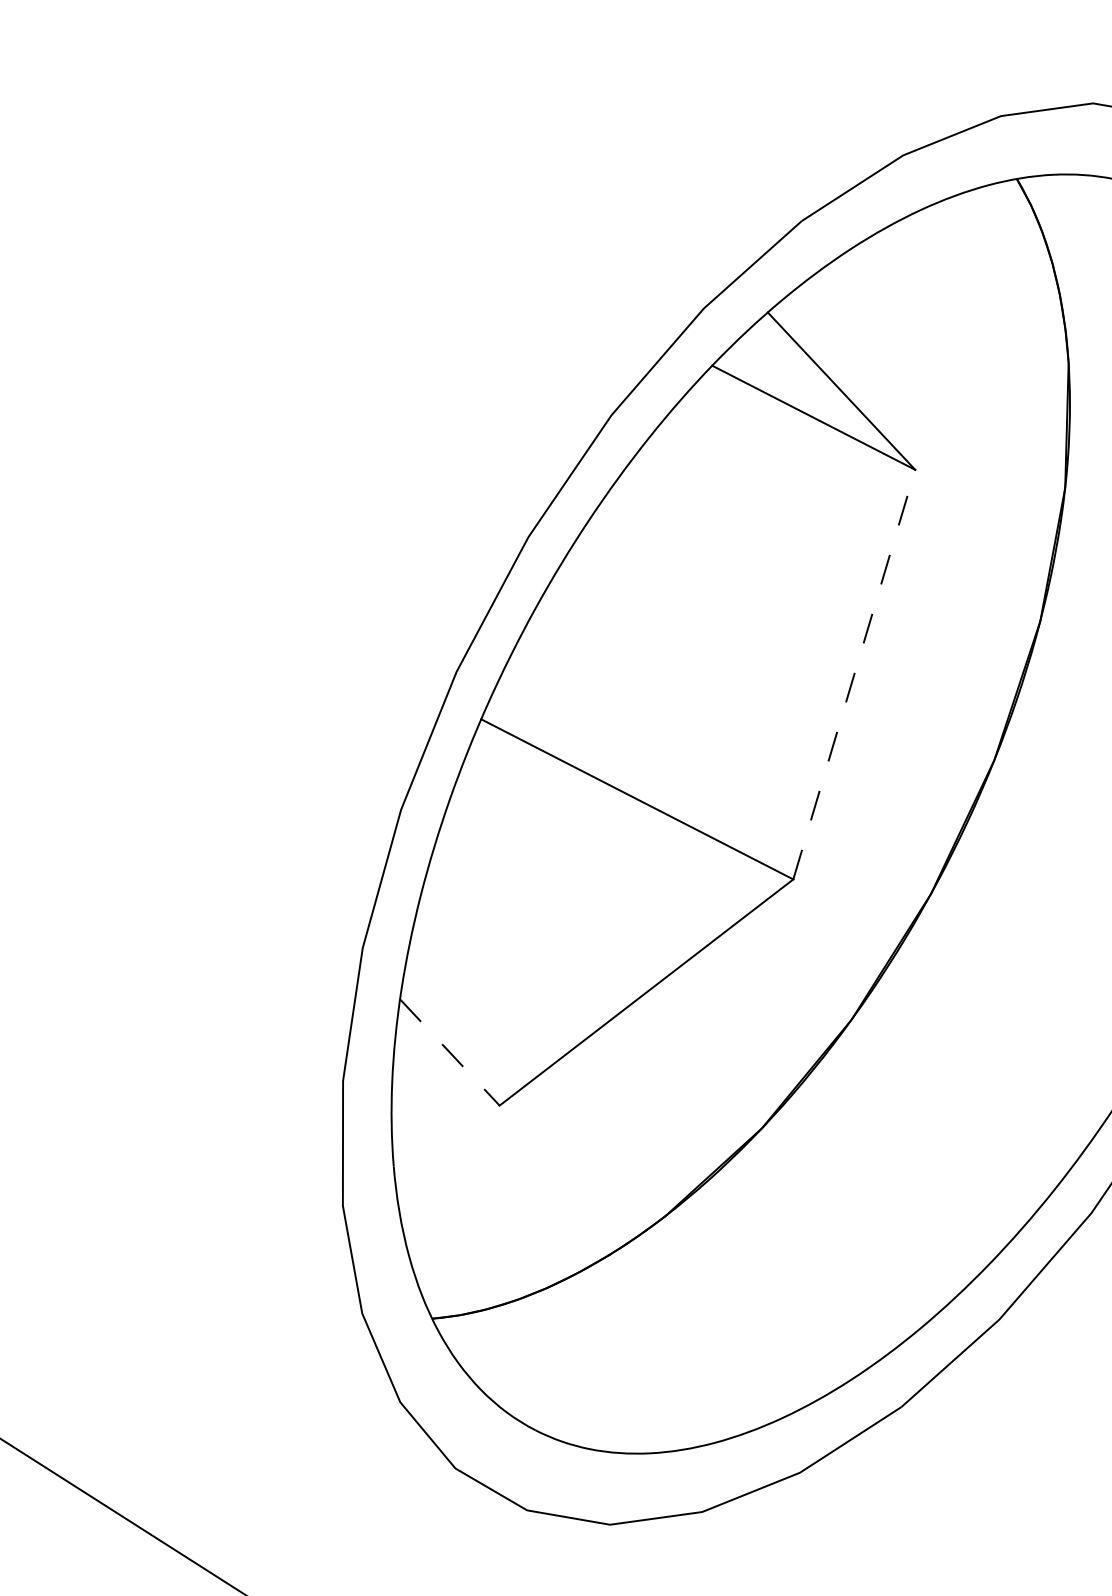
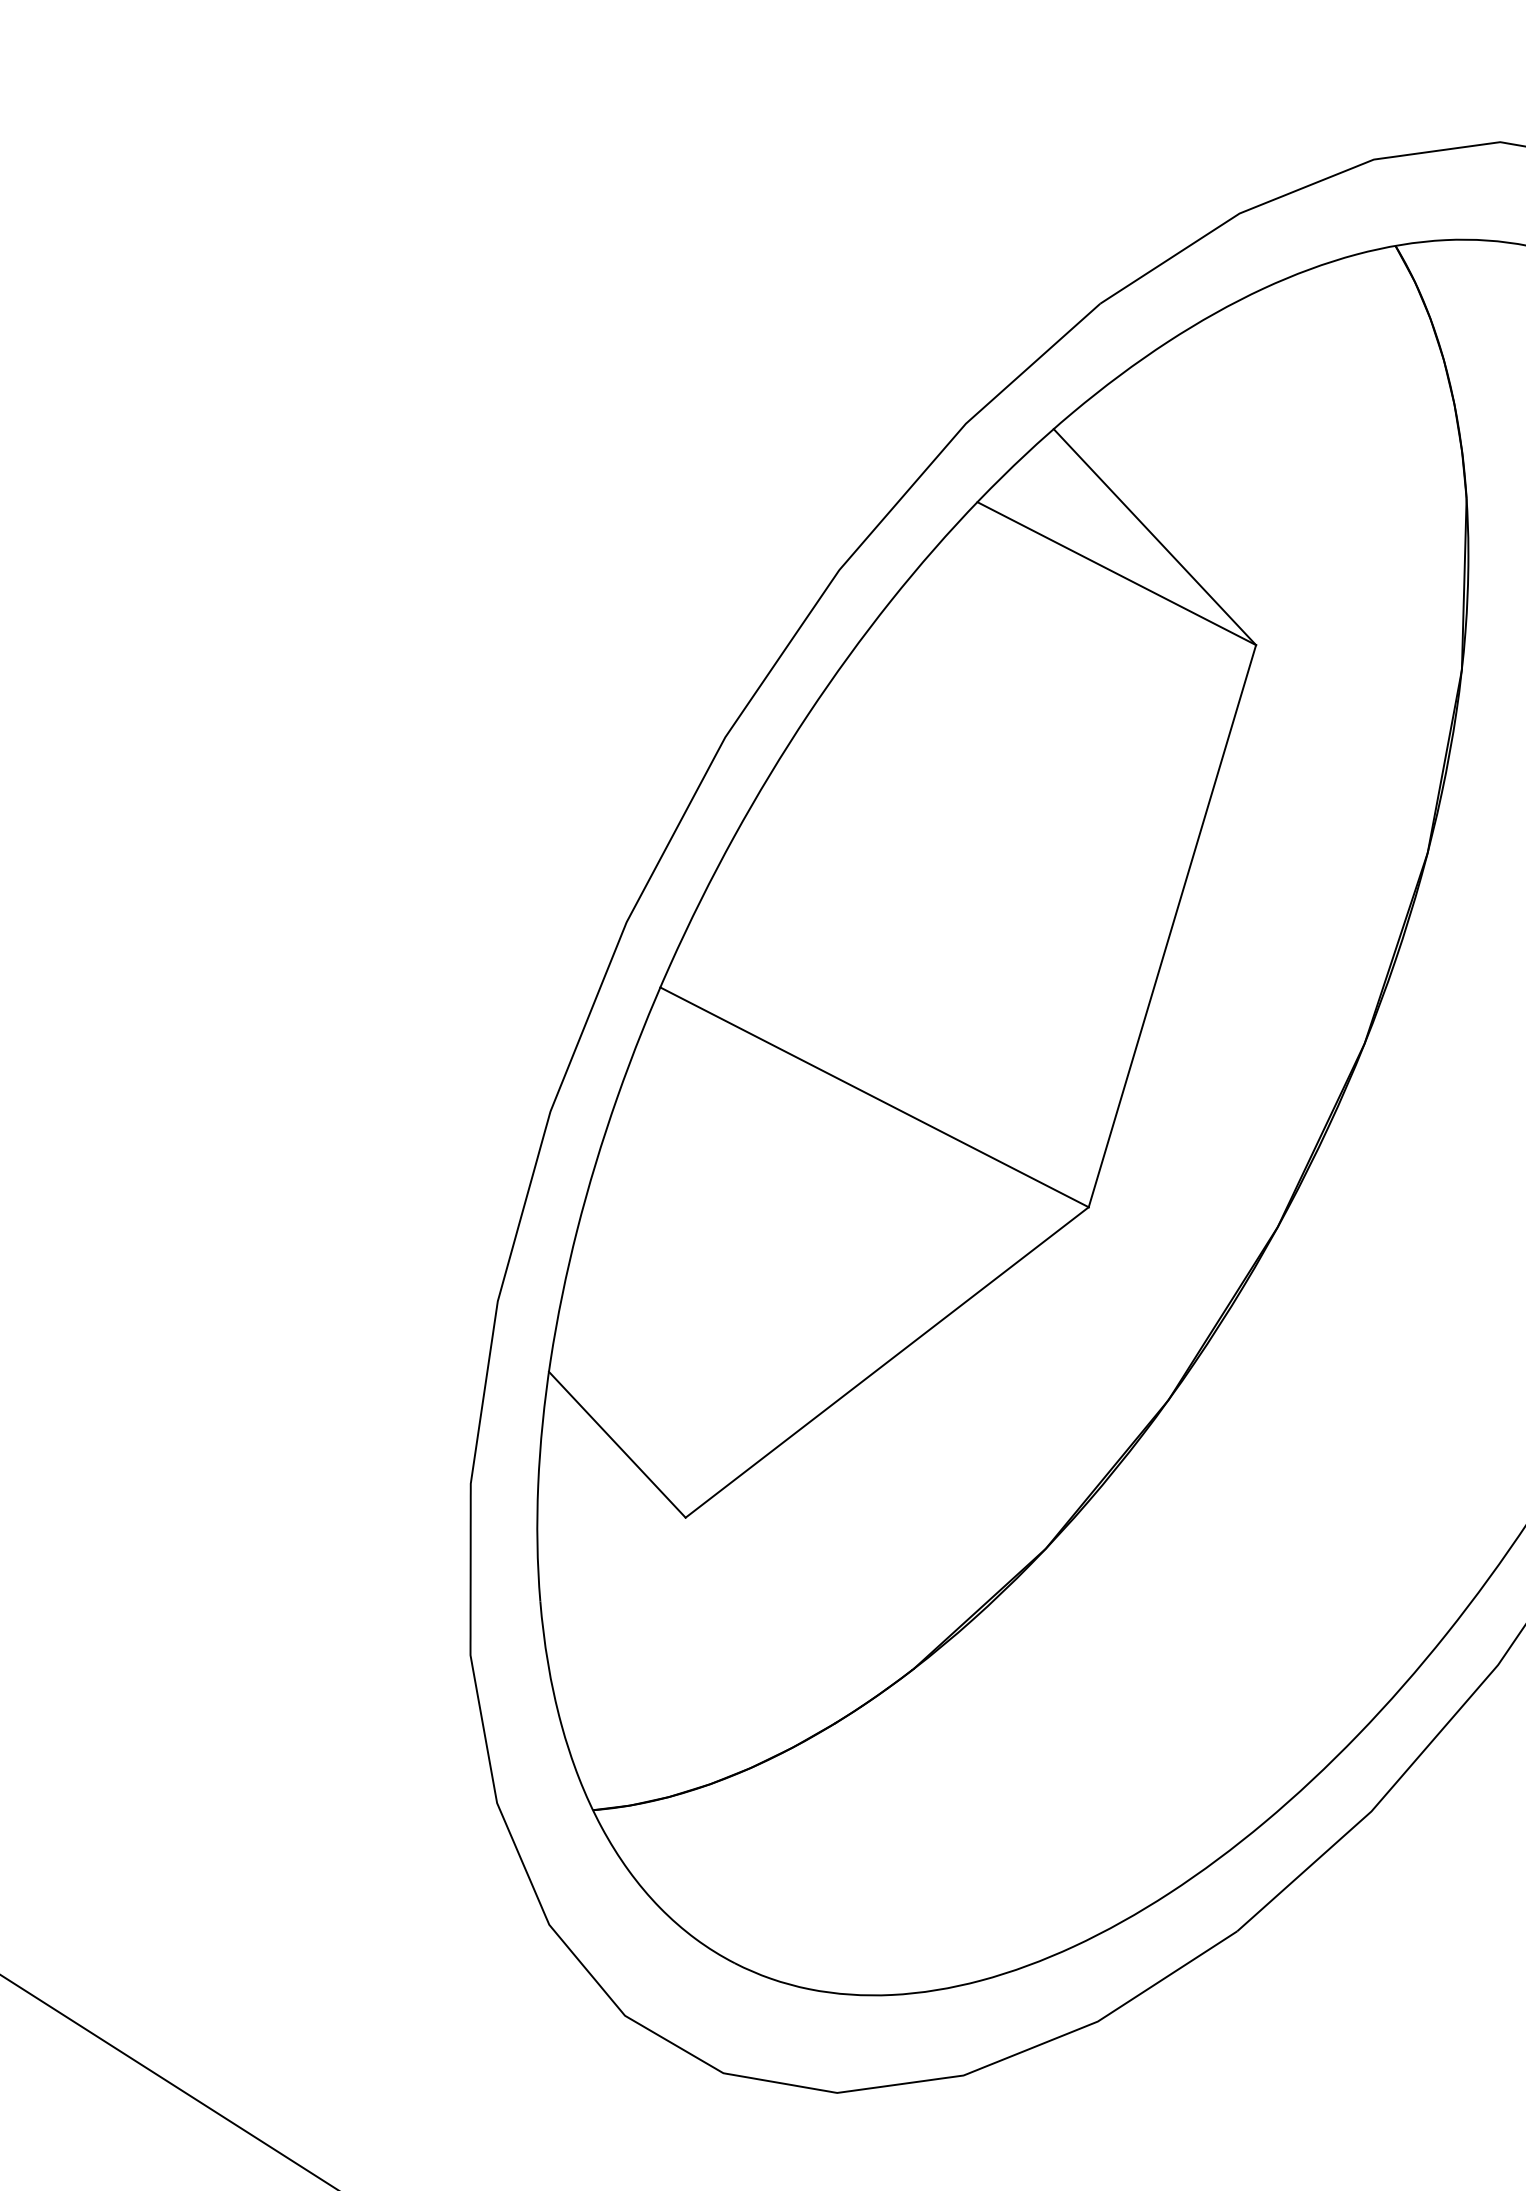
line: (854, 674) -> (1172, 925), dashed -> solid
line: (449, 1052) -> (617, 1444), dashed -> solid

